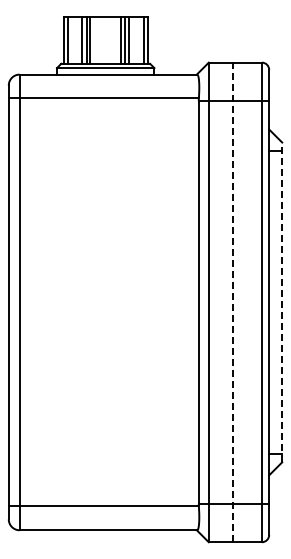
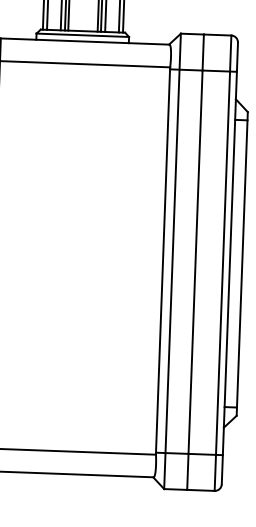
line: (233, 302) -> (196, 262), dashed -> solid
line: (282, 302) -> (242, 264), dashed -> solid

